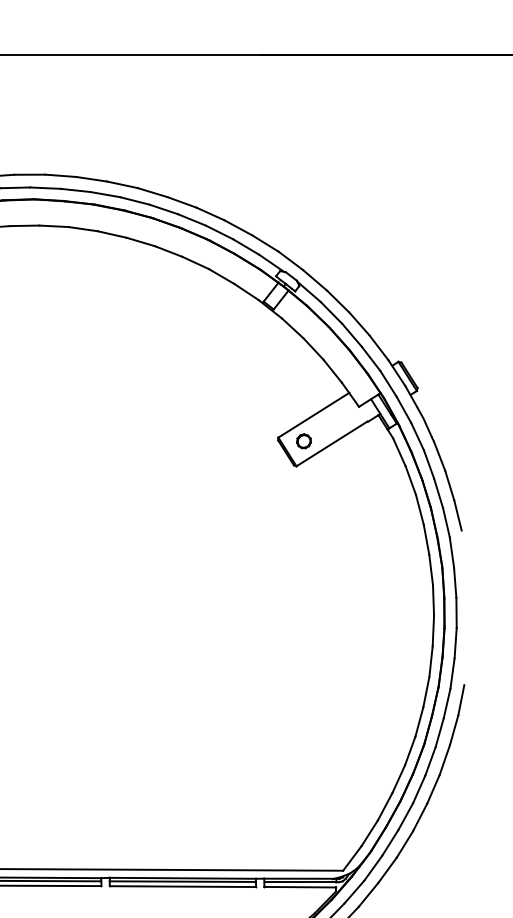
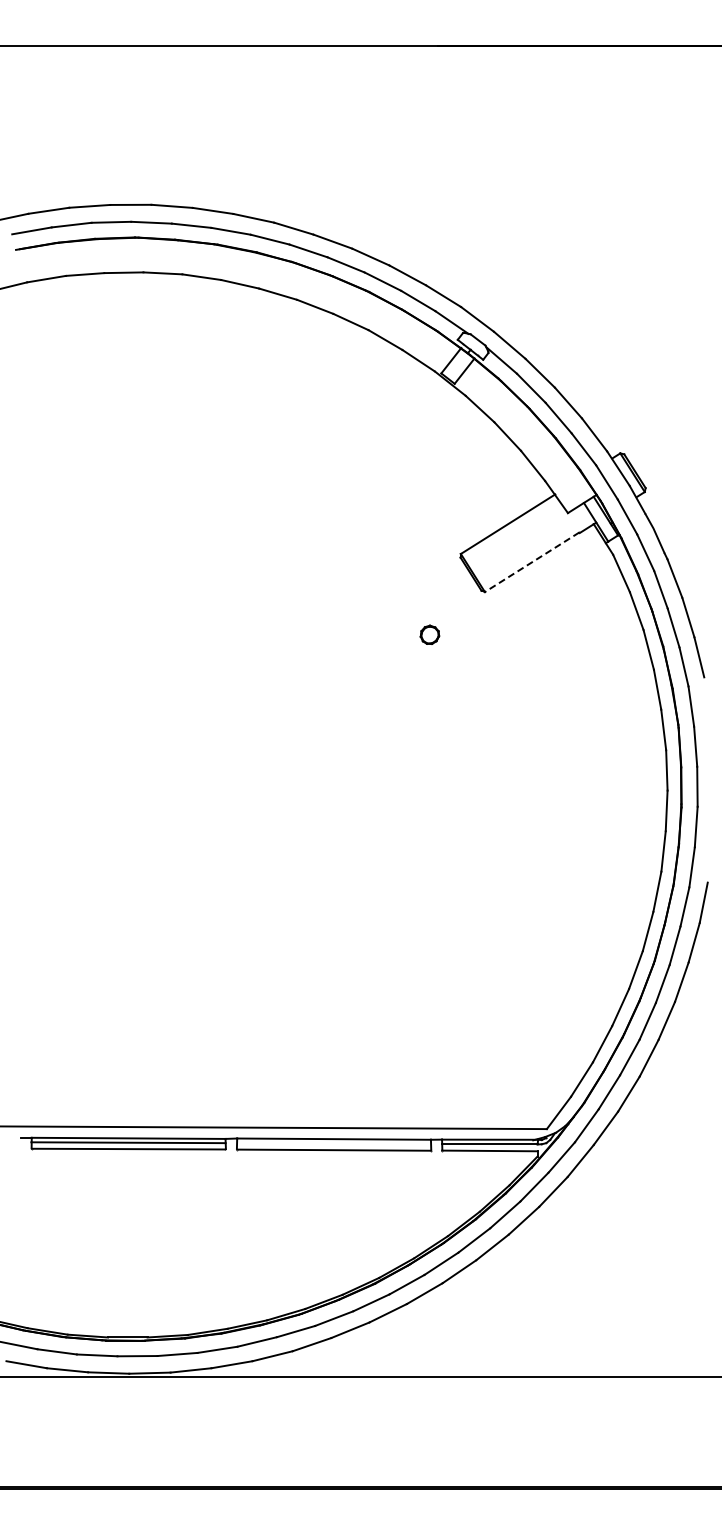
part: (303, 441) -> (429, 634), moved
line: (332, 444) -> (532, 562), solid -> dashed
line: (182, 881) -> (333, 1143), removed

